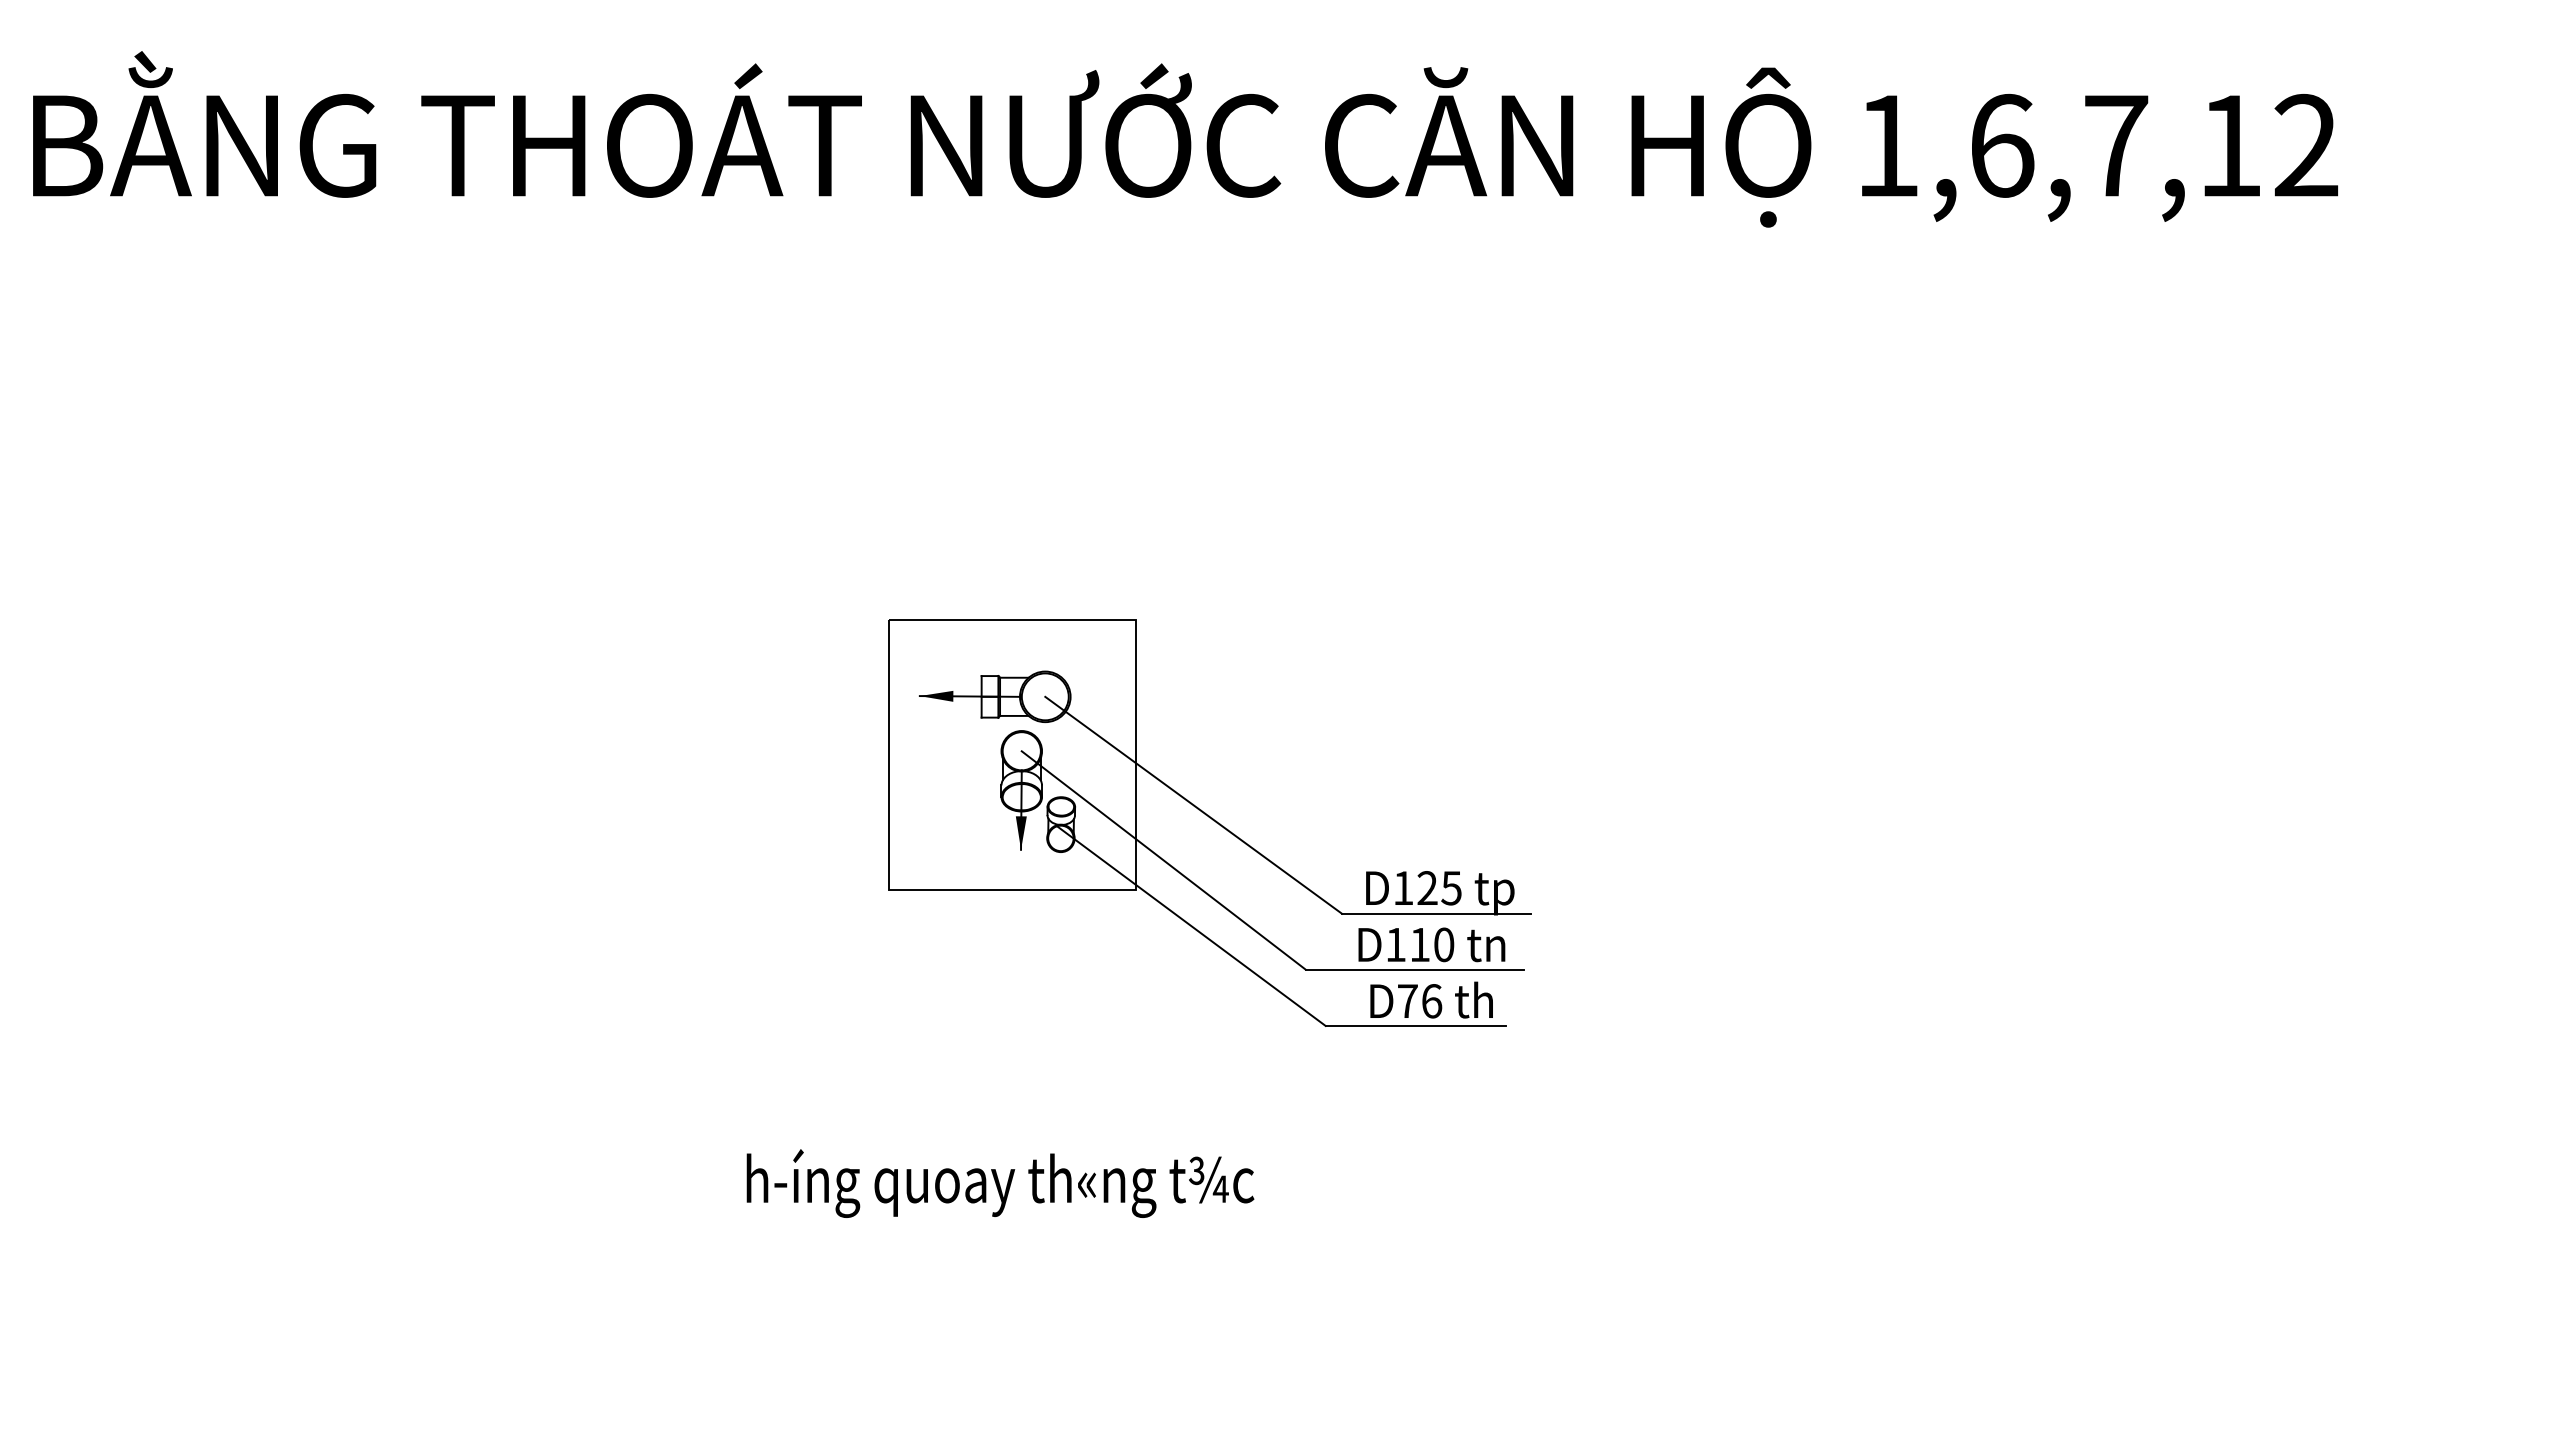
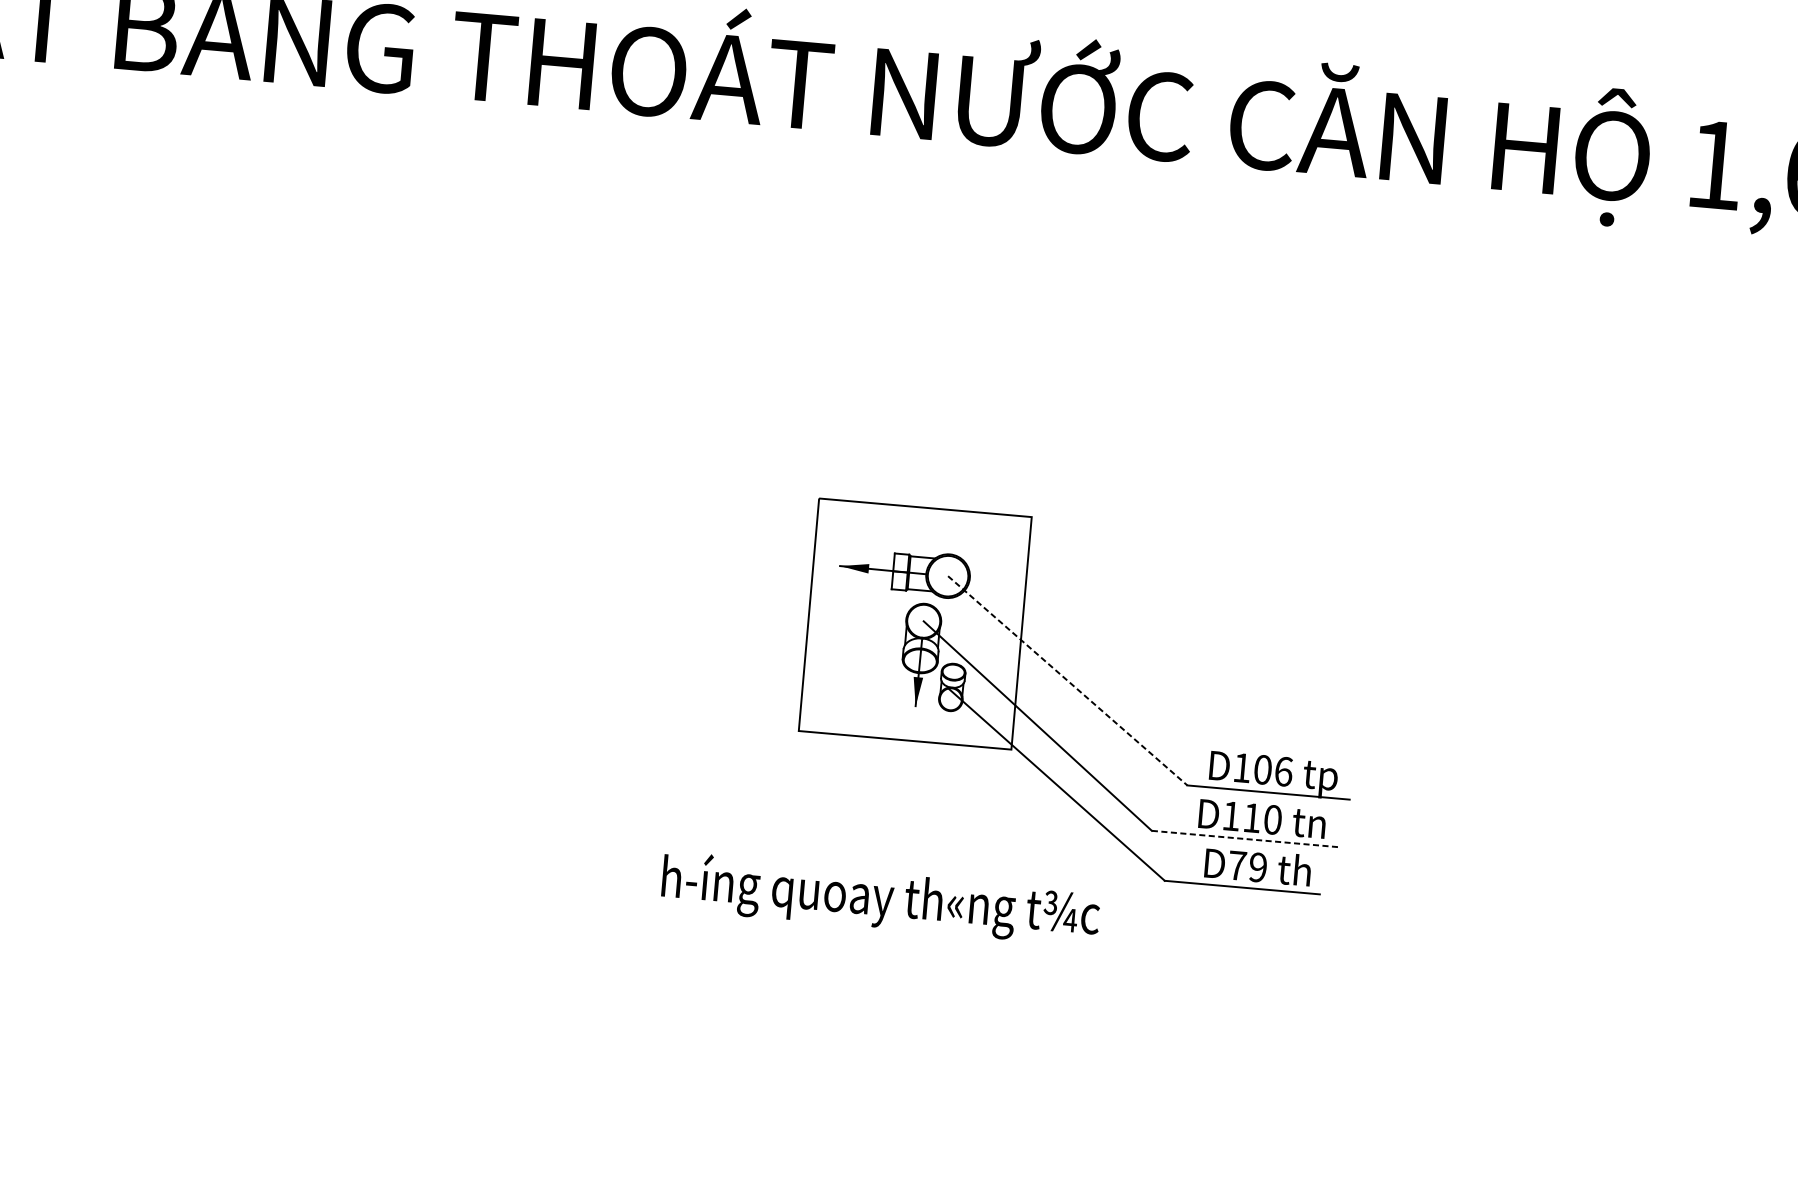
line: (1193, 805) -> (1067, 680), solid -> dashed
text: (1439, 888) -> (1273, 770), D125 -> D106
line: (1415, 969) -> (1246, 838), solid -> dashed
text: (1432, 1001) -> (1258, 867), D76 -> D79
text: (1000, 1183) -> (880, 898), moved

